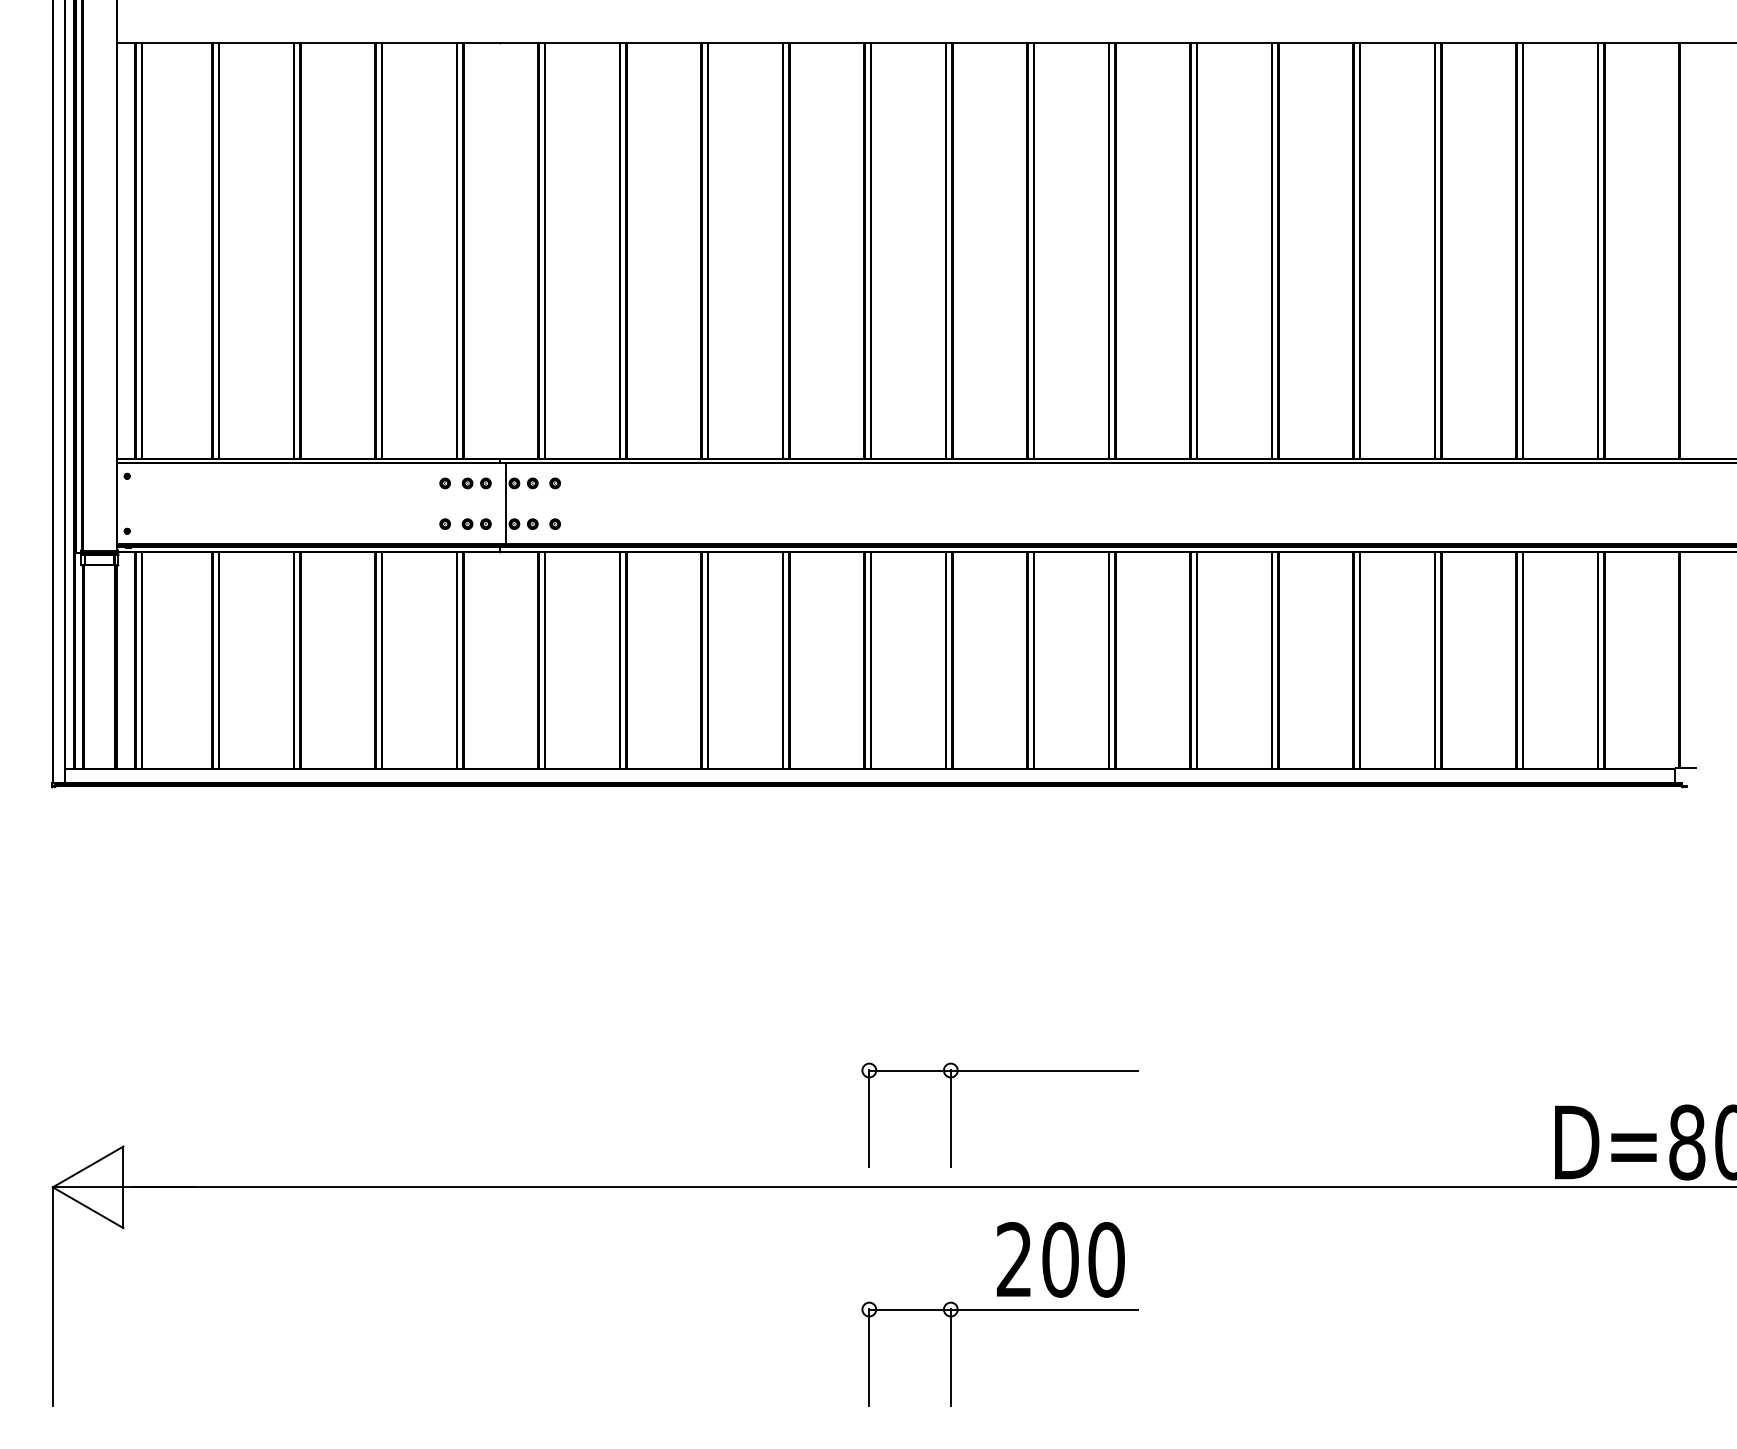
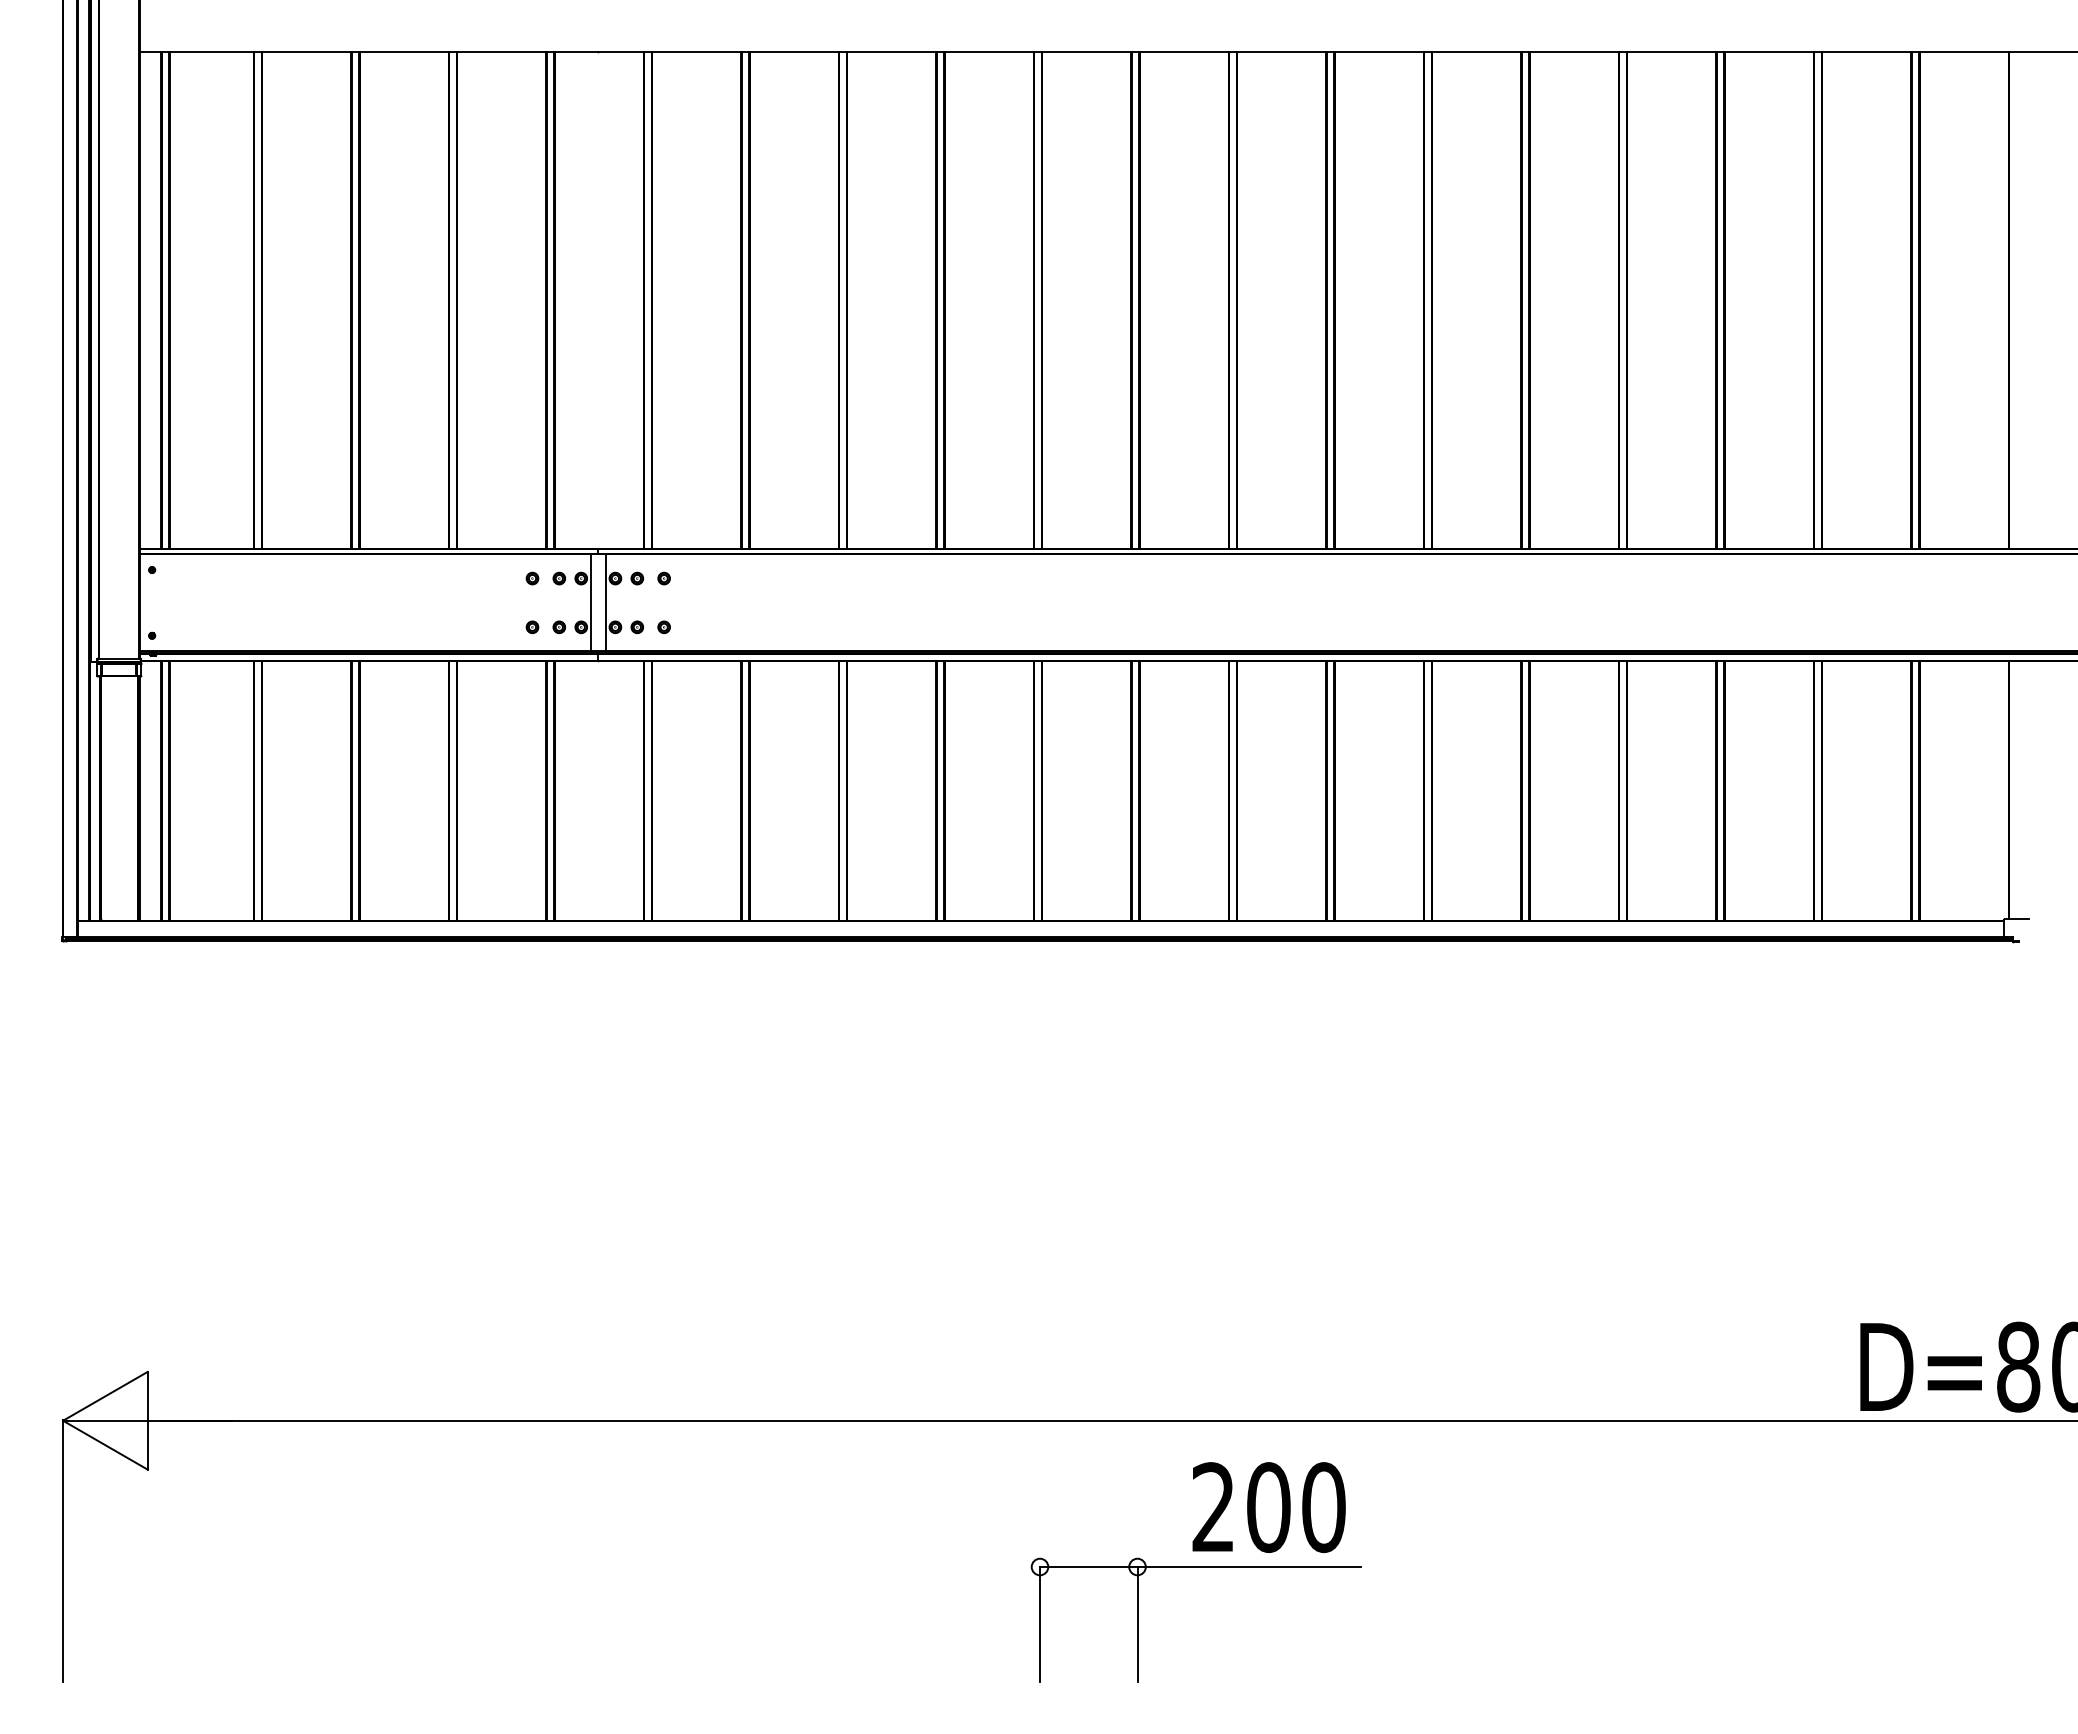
line: (494, 504) -> (591, 603), added
part: (999, 1070) -> (1195, 1281), removed

